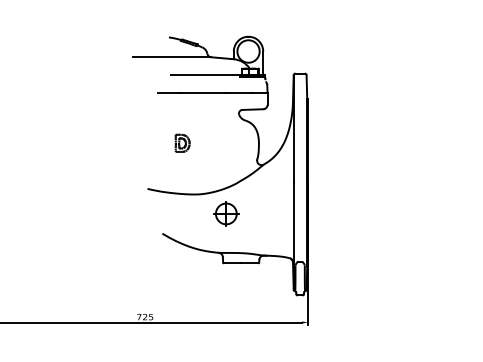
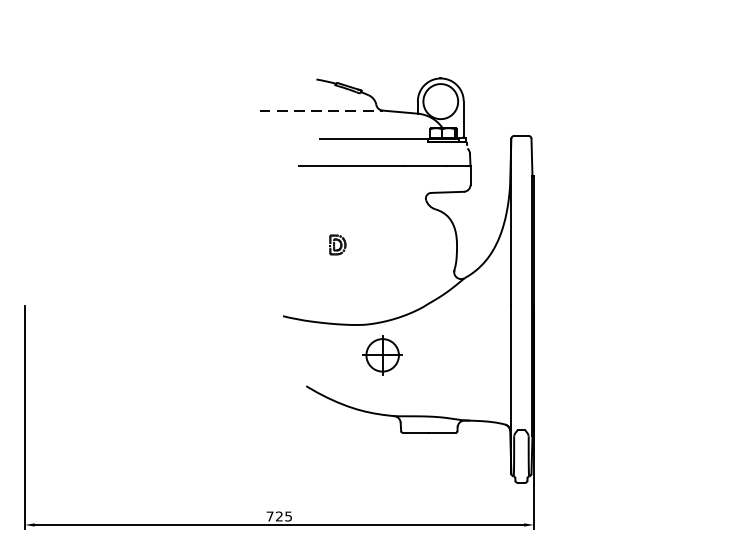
line: (172, 57) -> (321, 110), solid -> dashed
part: (182, 142) -> (337, 243), size x0.7
part: (226, 213) -> (382, 354), moved

